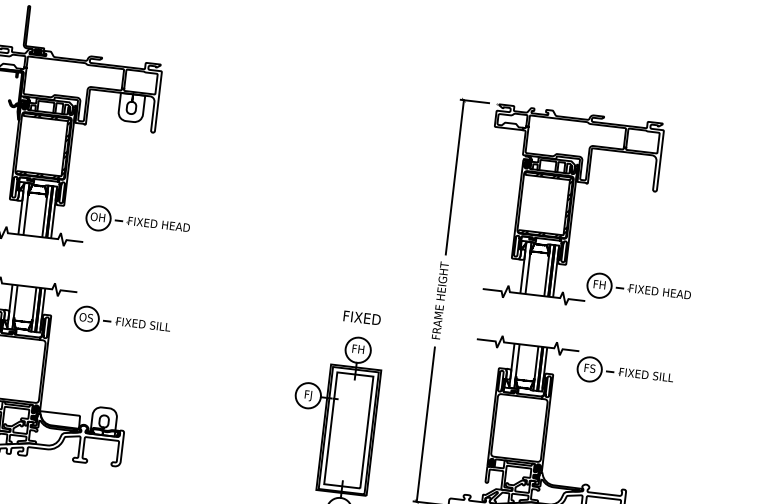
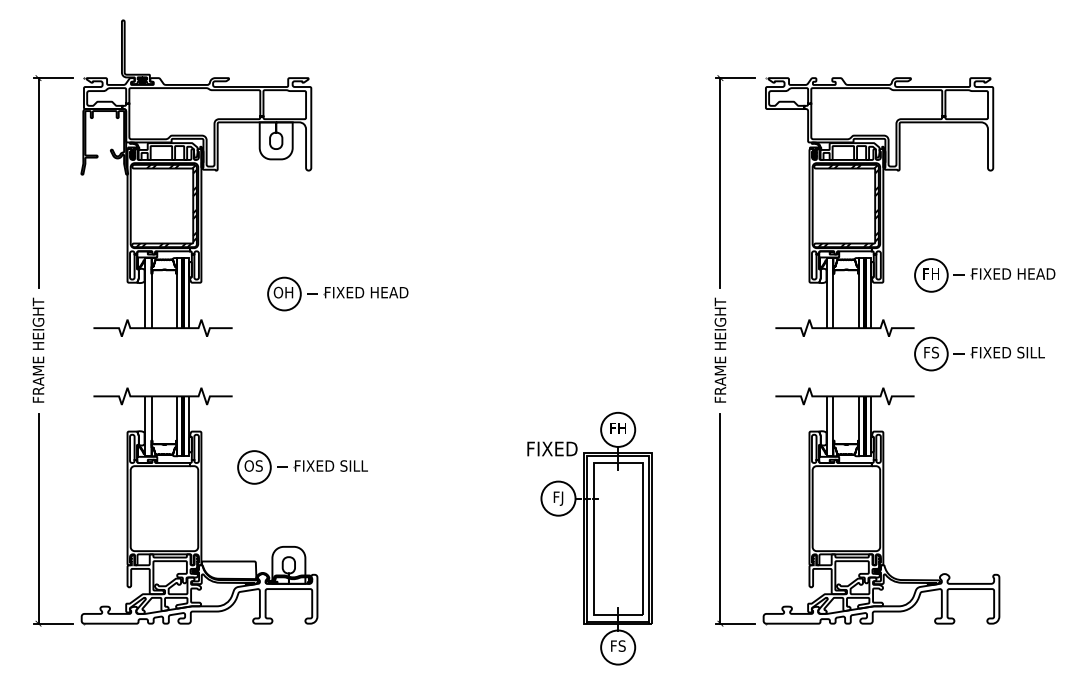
part: (137, 222) -> (337, 293), moved
part: (638, 290) -> (984, 275), moved
text: (362, 317) -> (552, 448), moved
part: (122, 323) -> (302, 467), moved
part: (625, 373) -> (979, 353), moved

